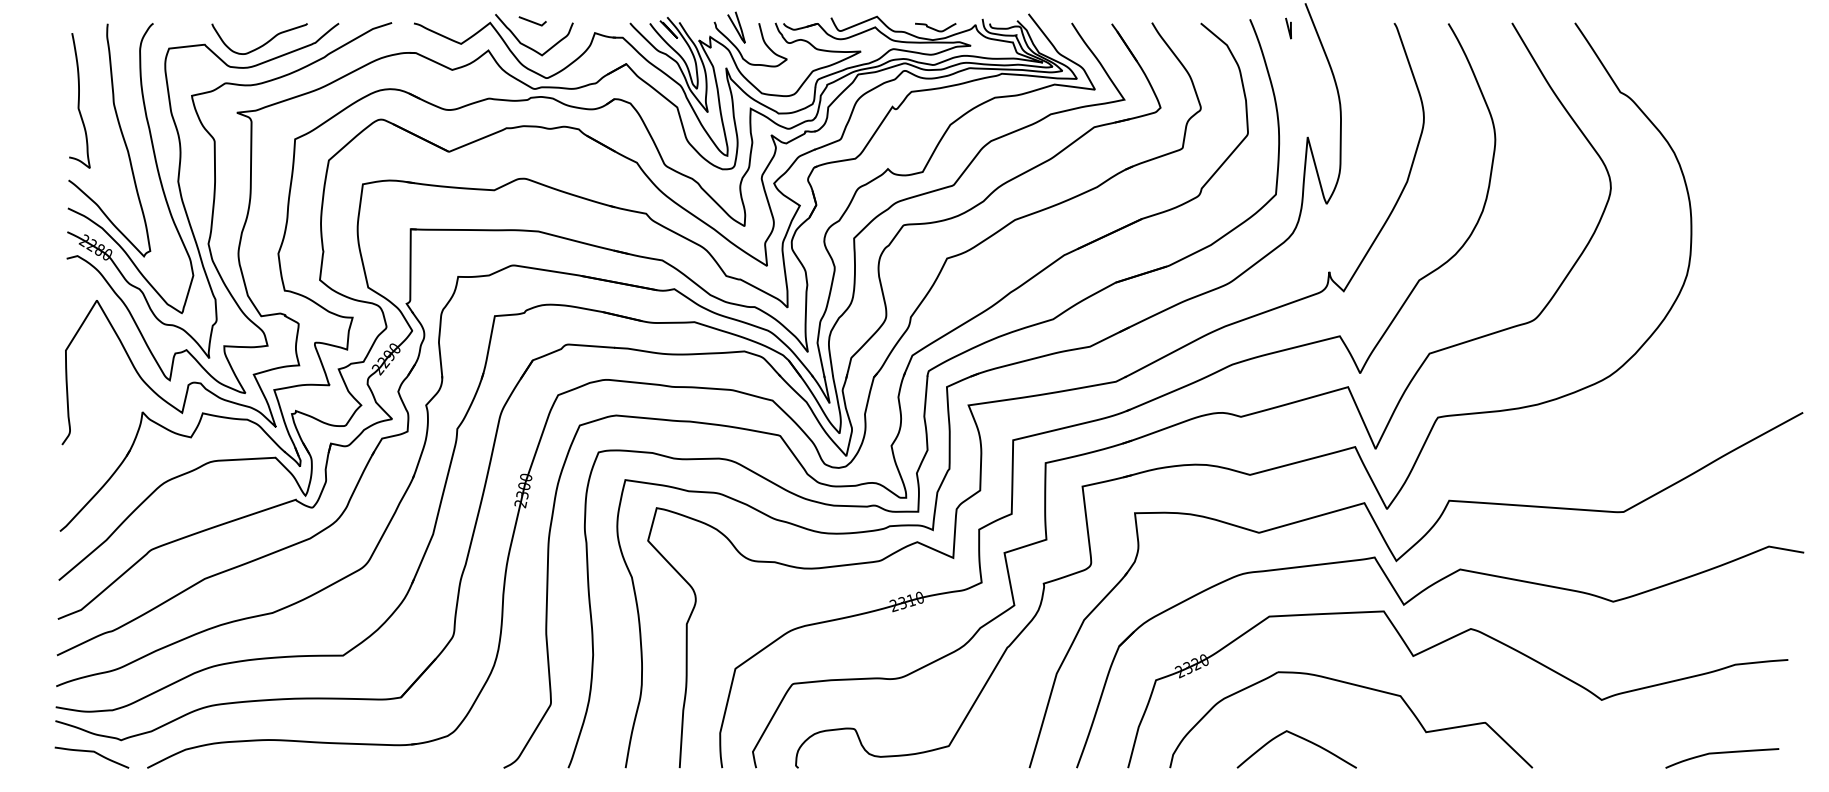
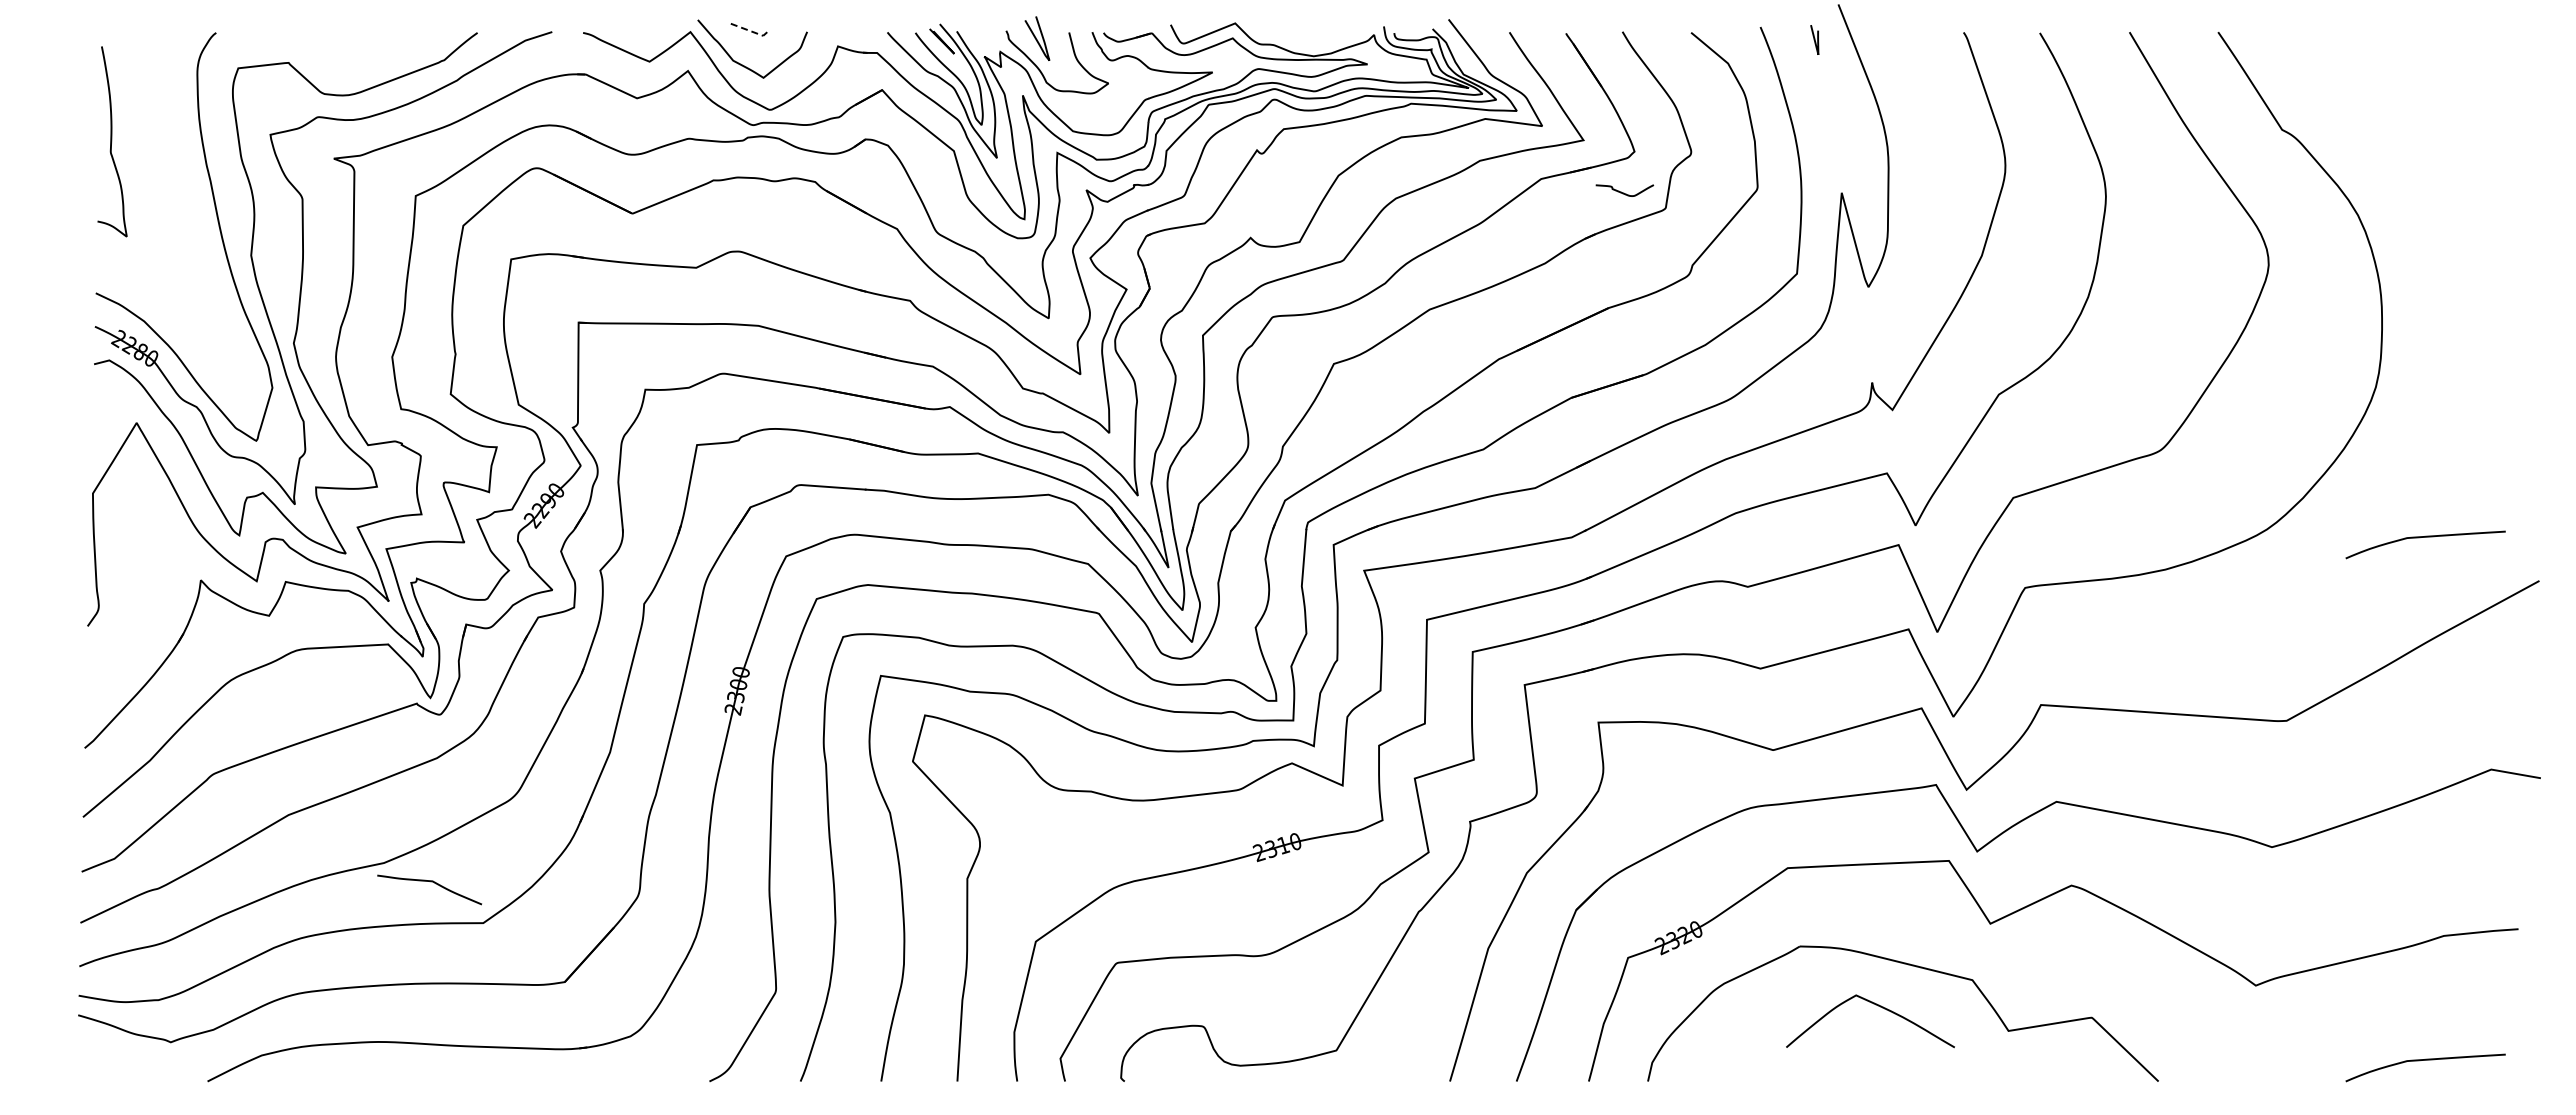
line: (534, 22) -> (752, 31), solid -> dashed
curve: (934, 28) -> (1623, 192), moved
curve: (262, 44) -> (370, 62), removed
curve: (122, 136) -> (172, 192), removed
curve: (1722, 381) -> (2425, 537), added
curve: (1300, 738) -> (1875, 1005), moved
curve: (92, 752) -> (430, 882), moved

